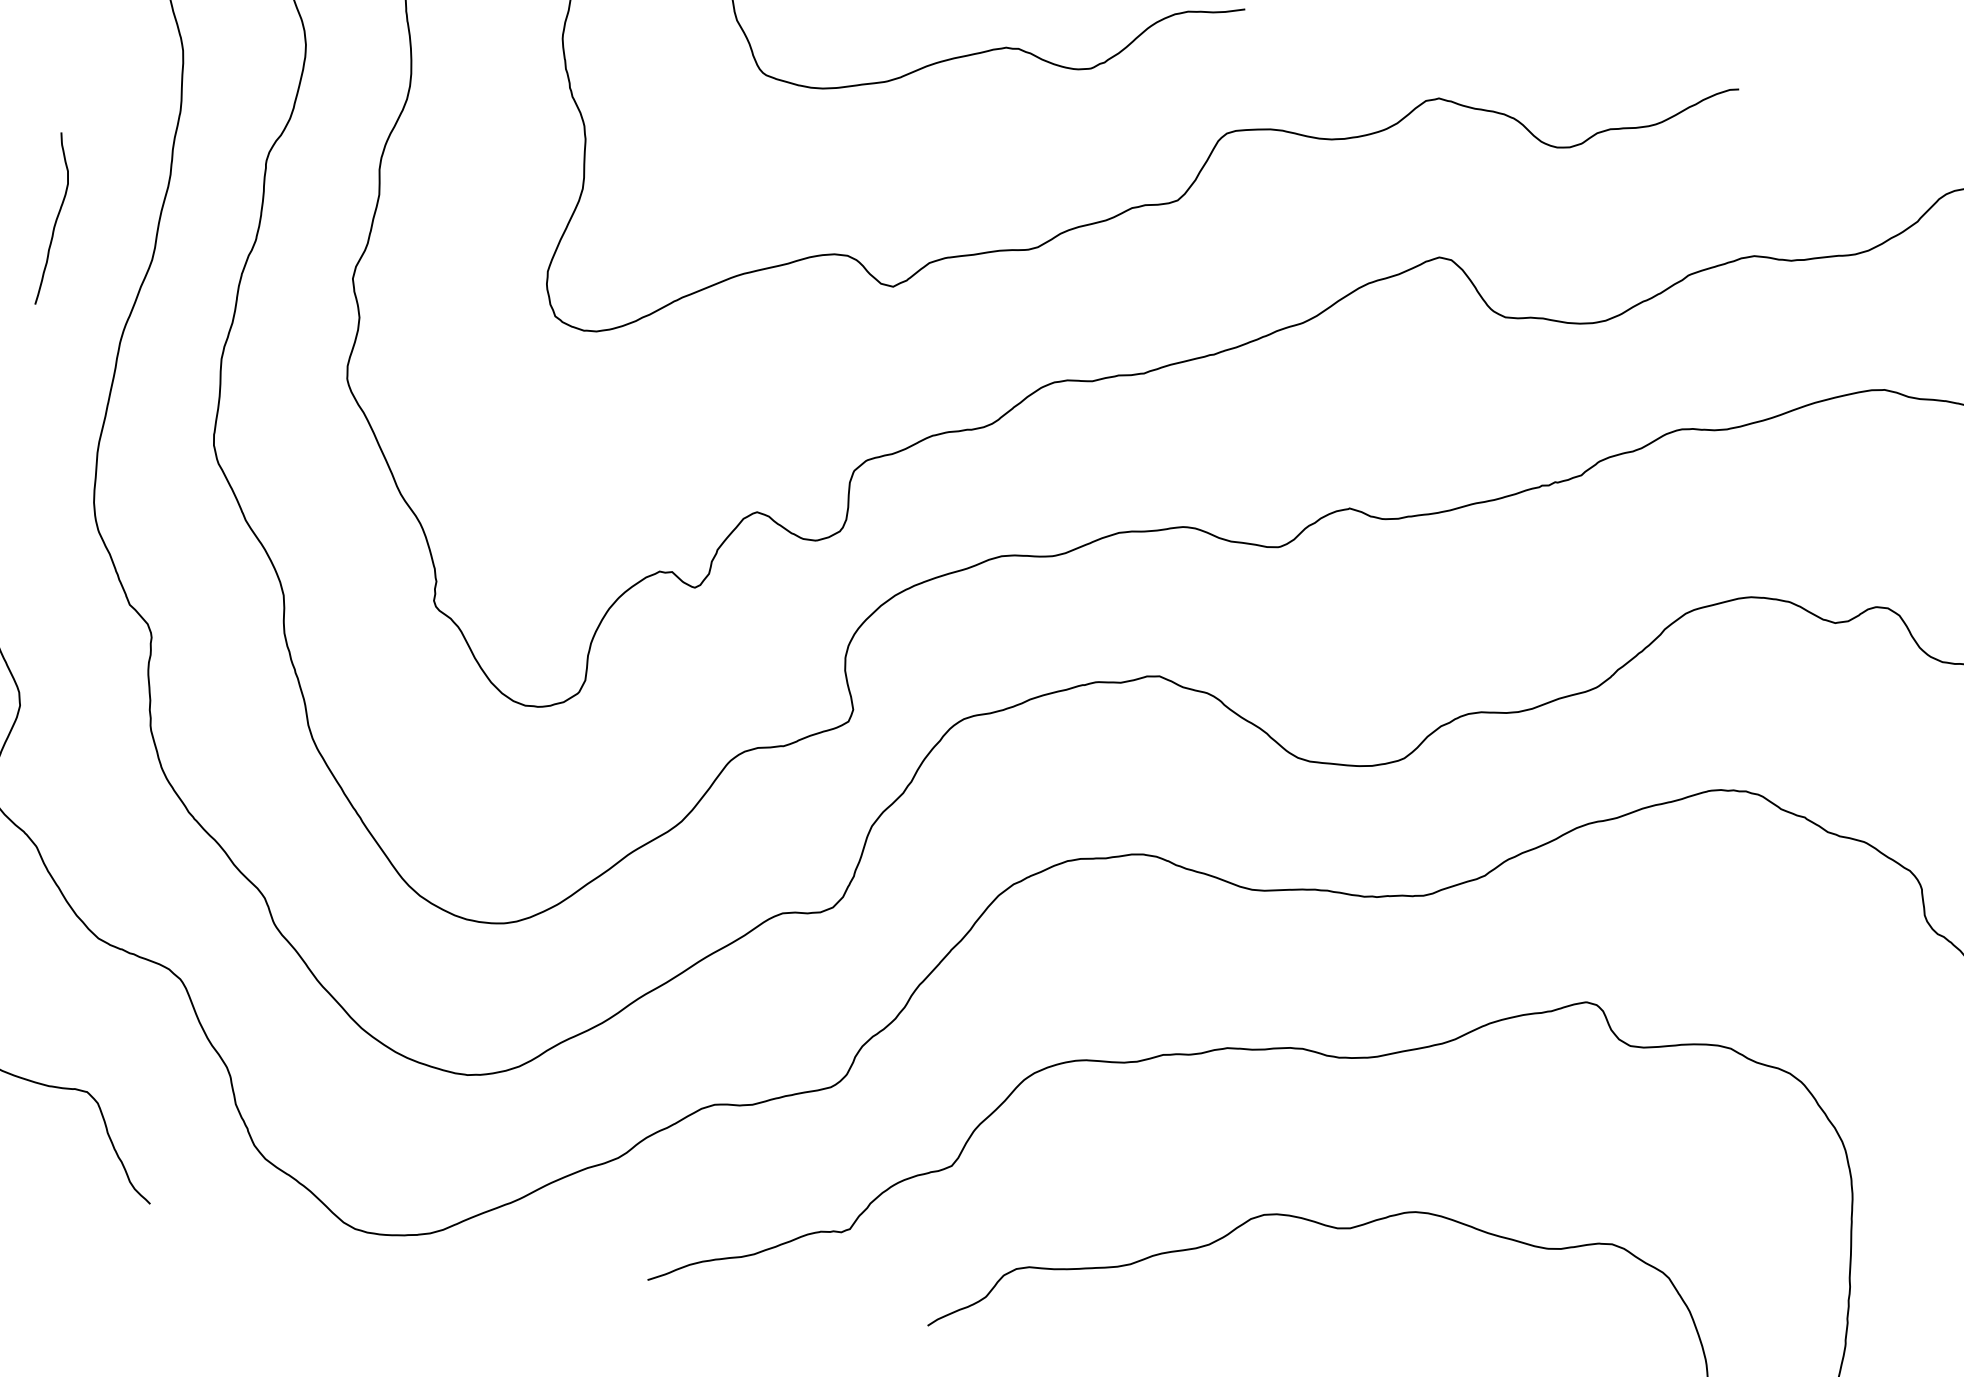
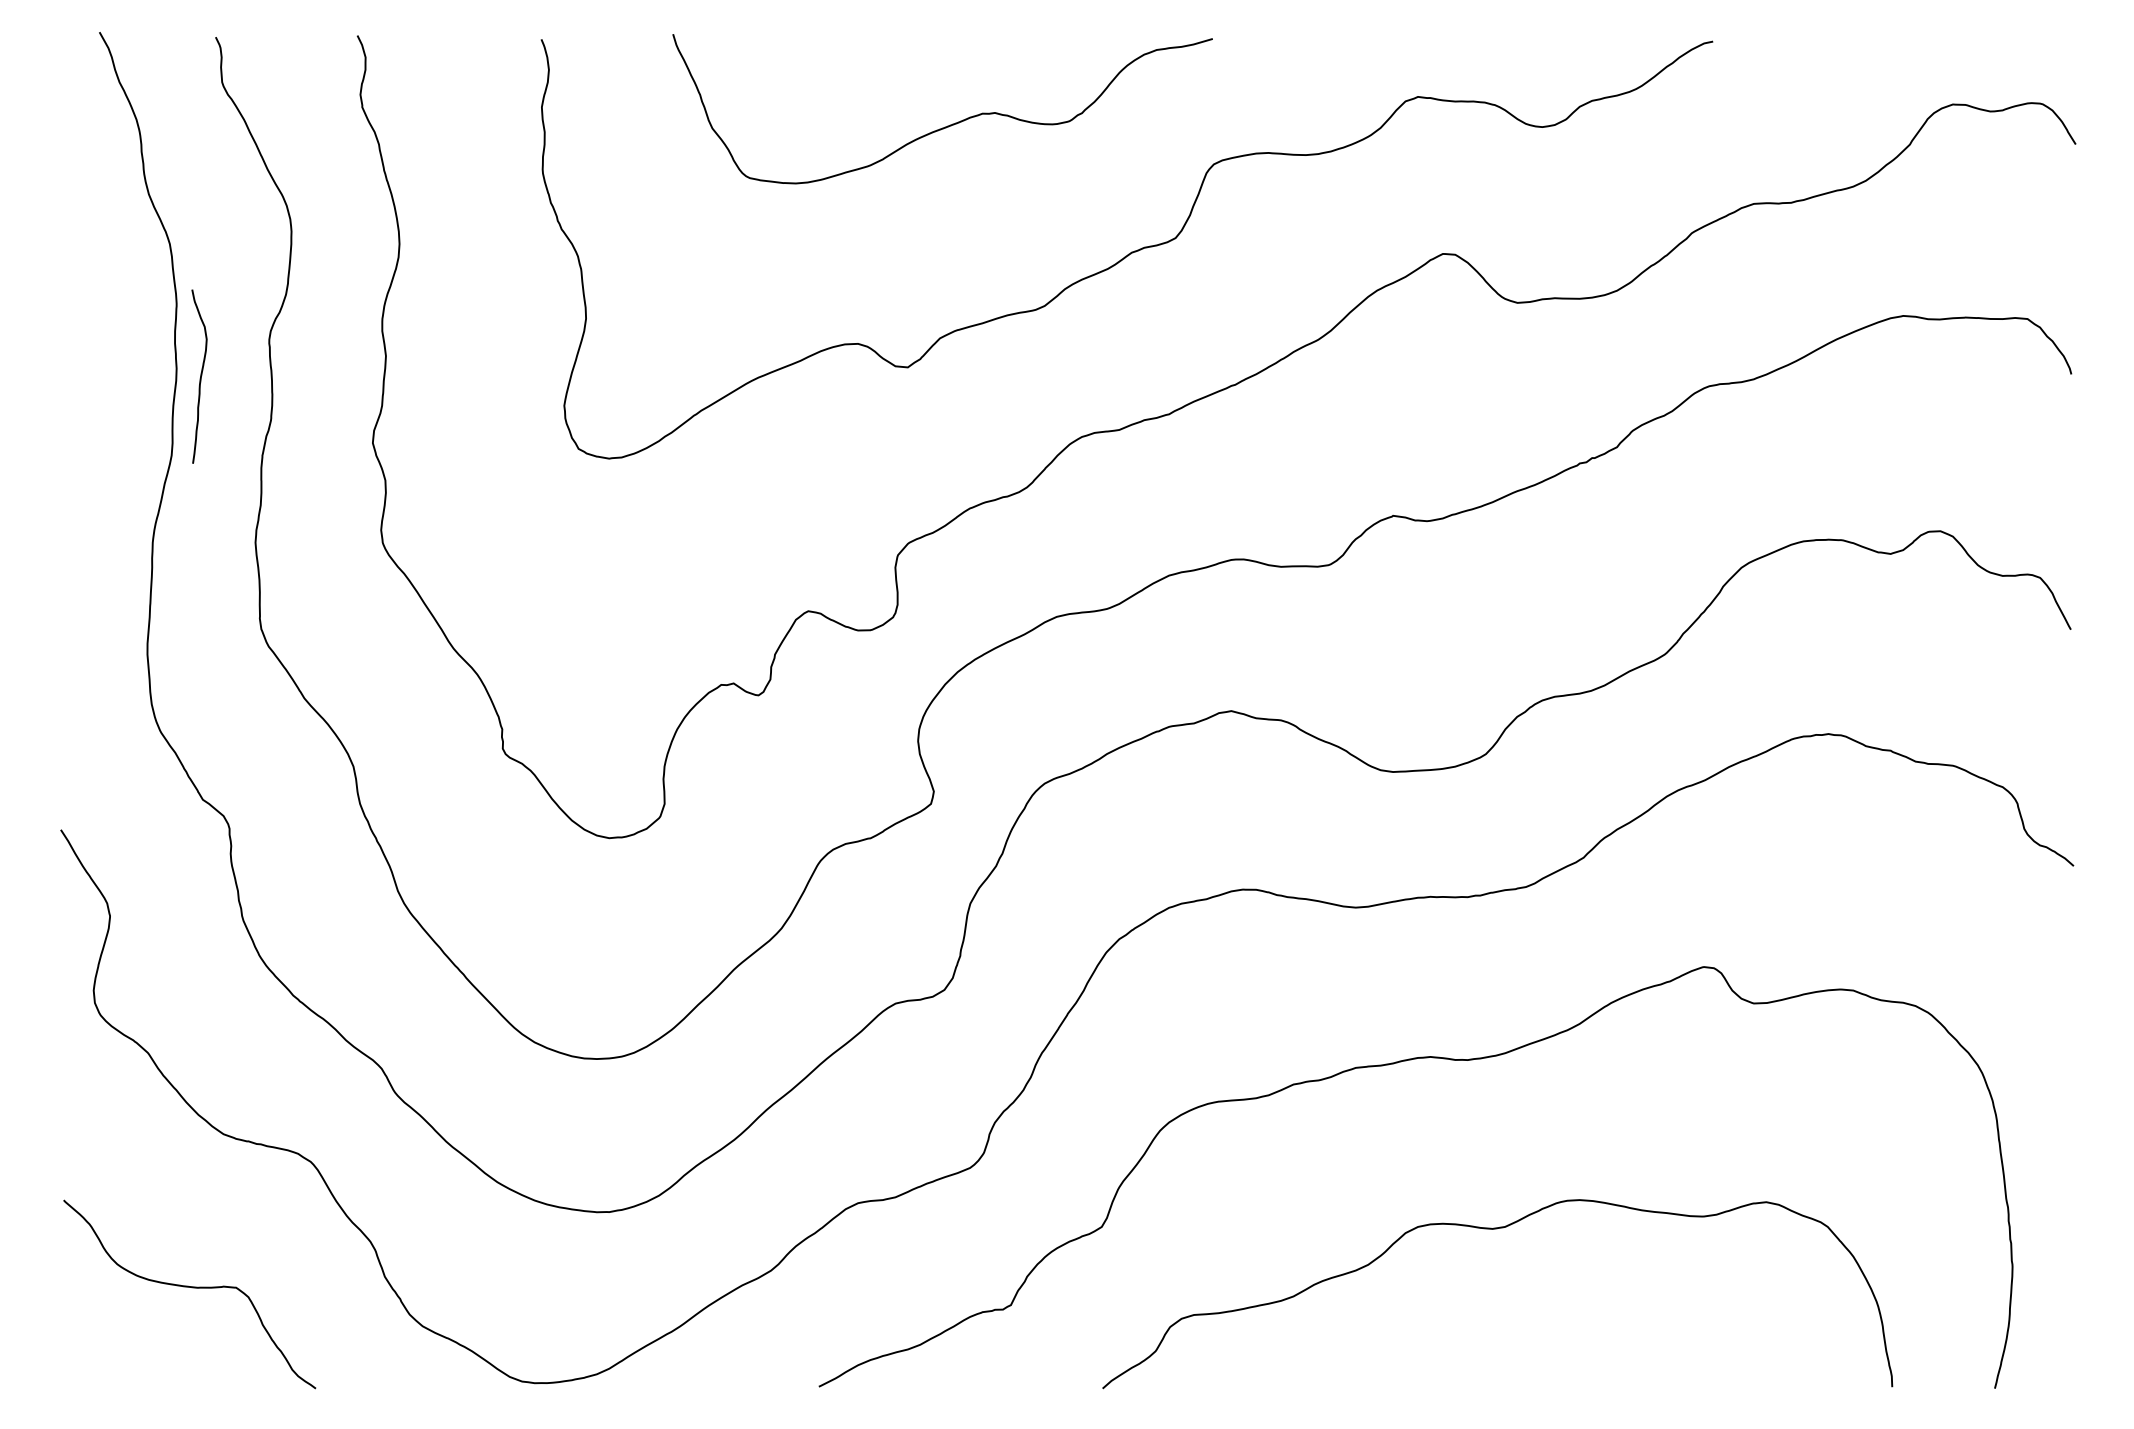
curve: (56, 219) -> (200, 376), moved

